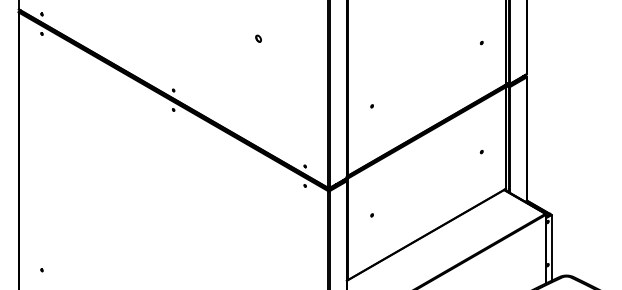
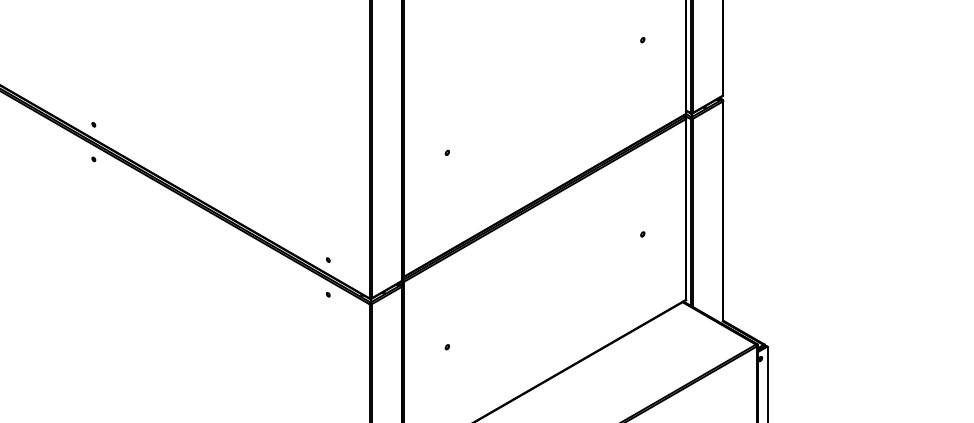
part: (258, 38) -> (245, 32), removed

